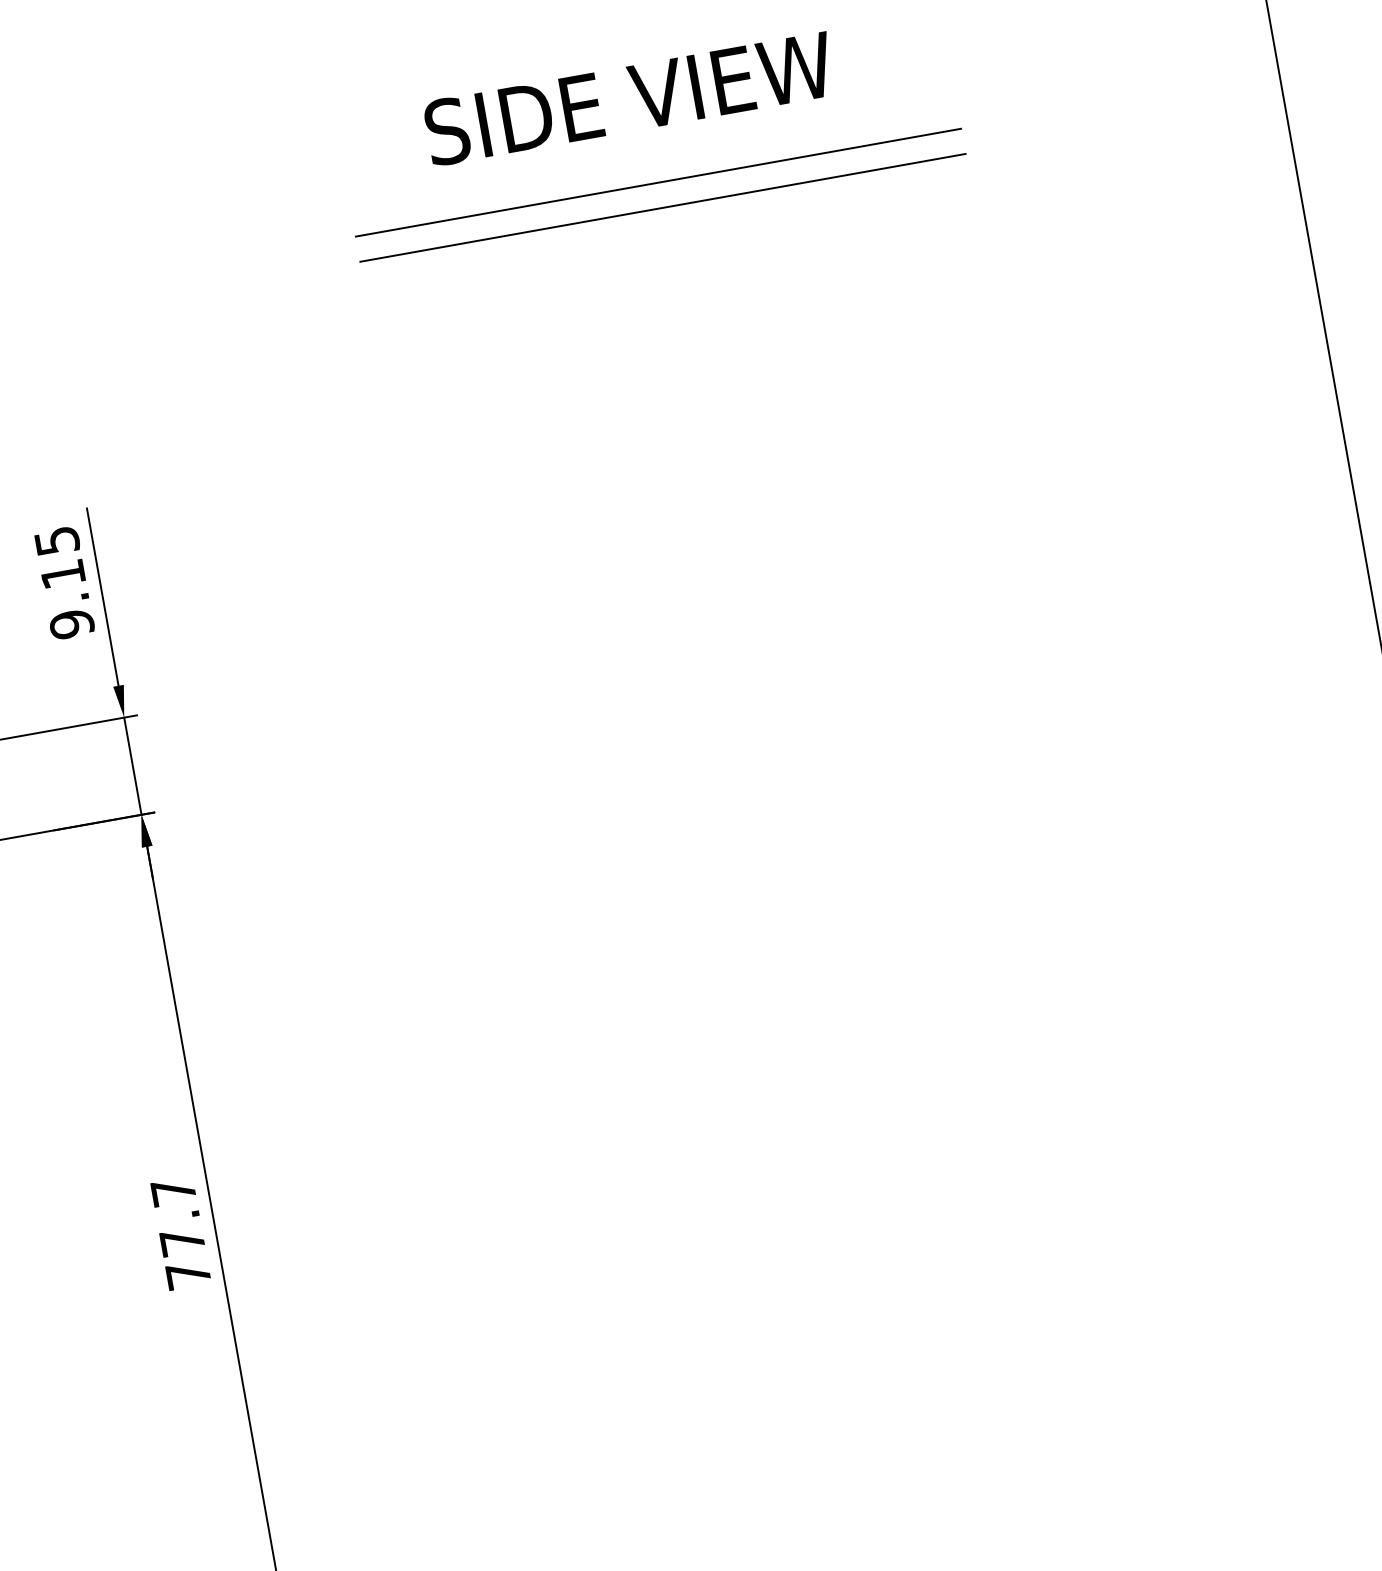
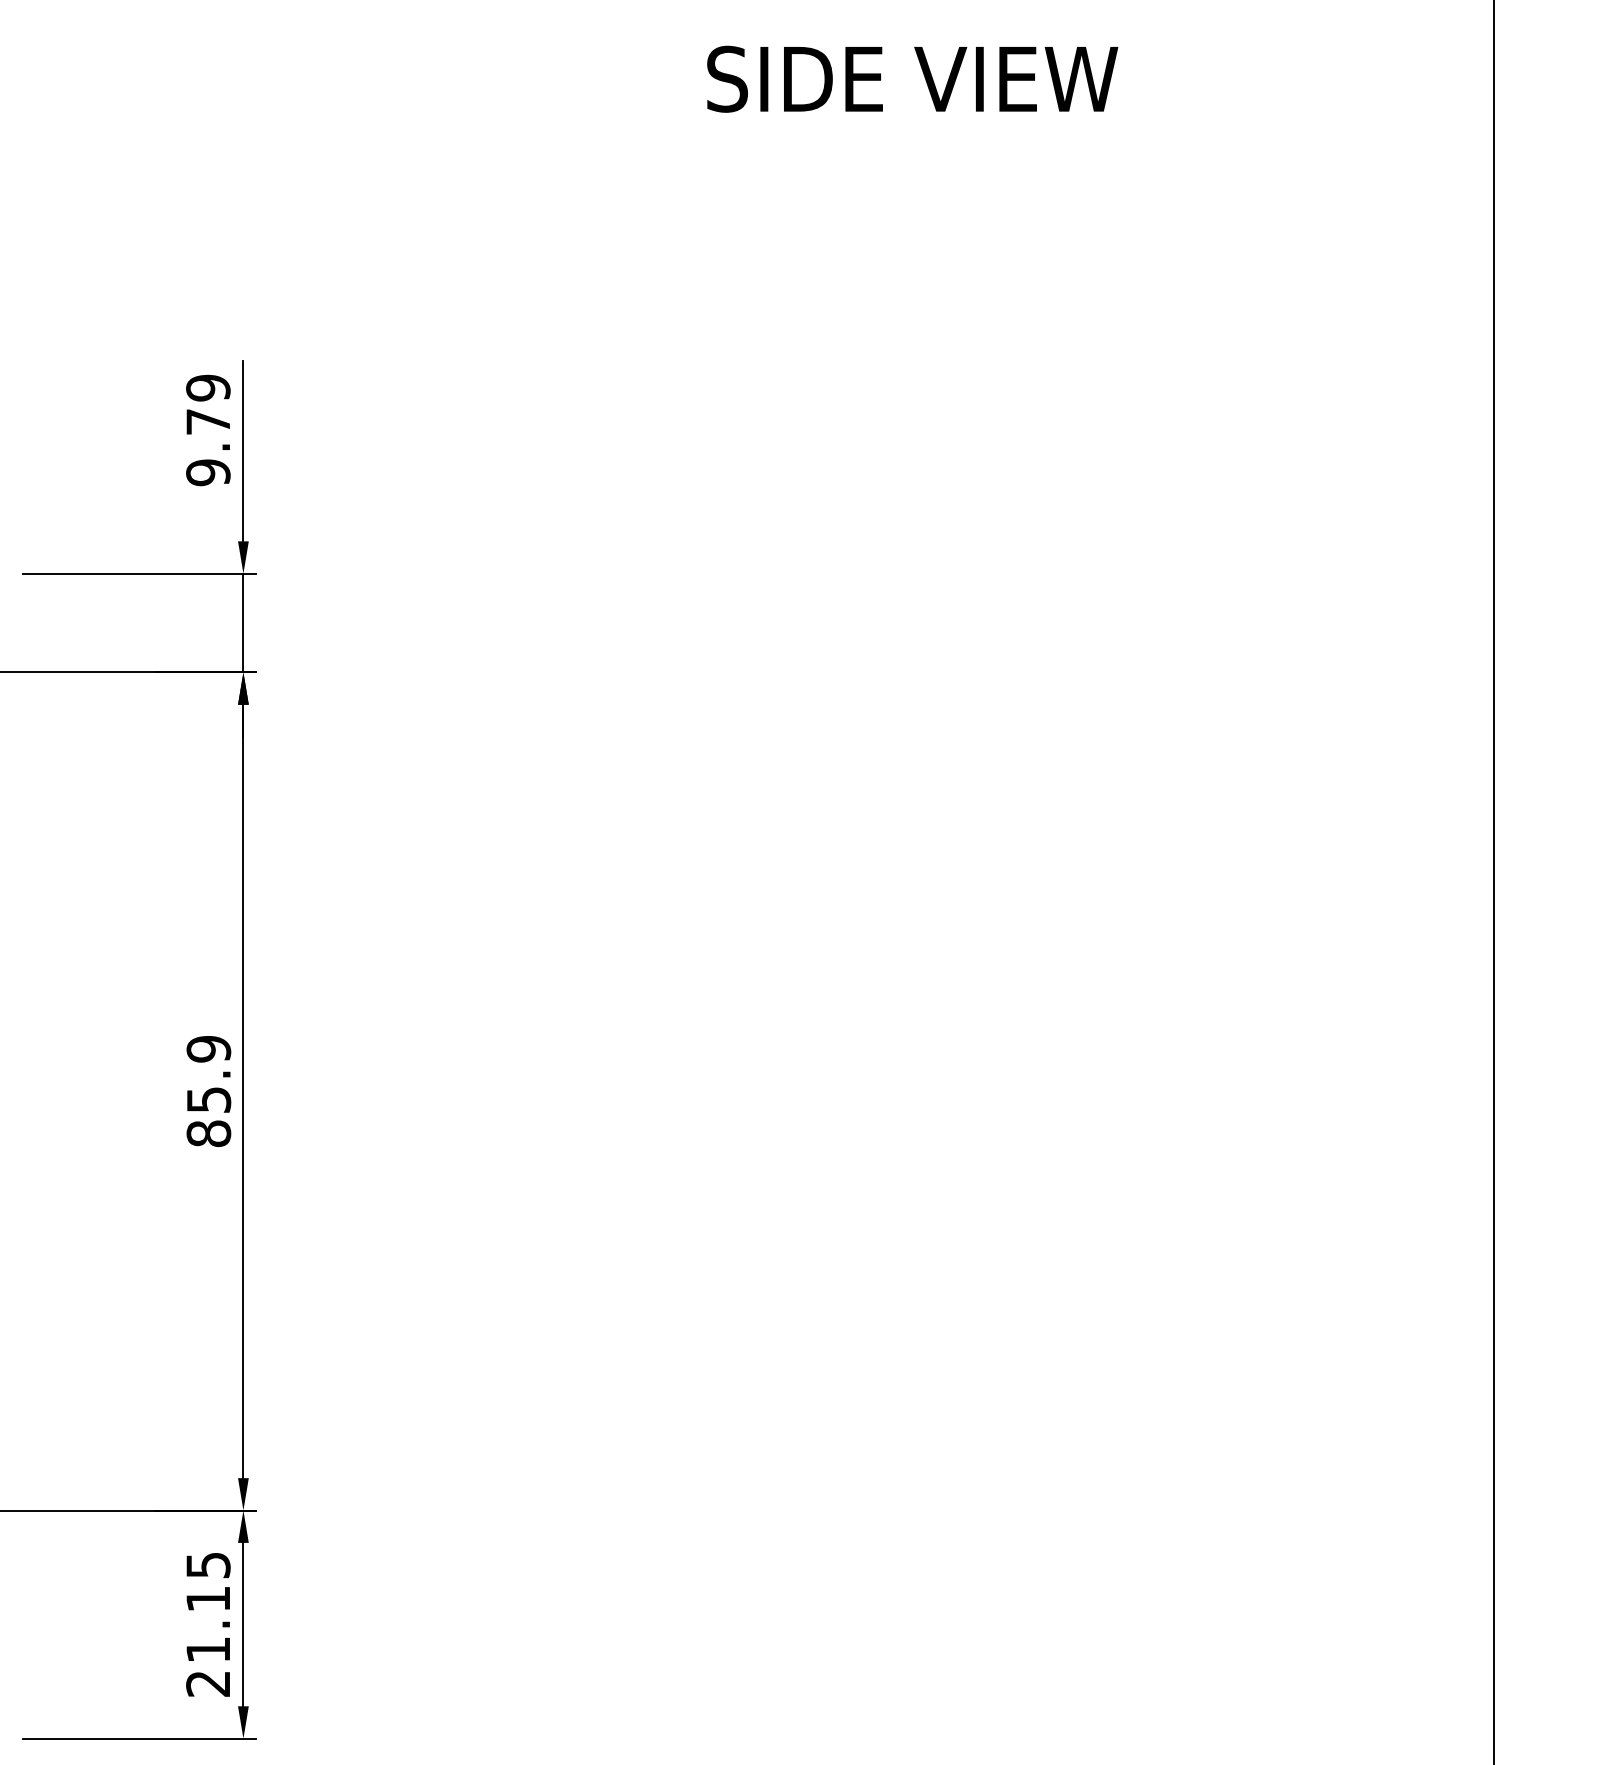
text: (629, 98) -> (912, 78), moved
line: (657, 182) -> (862, 140), removed
line: (662, 208) -> (862, 166), removed
text: (60, 557) -> (208, 404), 9.15 -> 9.79
text: (180, 1233) -> (208, 1091), 77.7 -> 85.9

